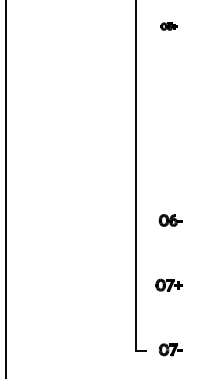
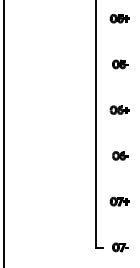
part: (169, 26) -> (119, 18), size x1.67
part: (170, 91) -> (120, 64), added
part: (169, 154) -> (119, 109), added

